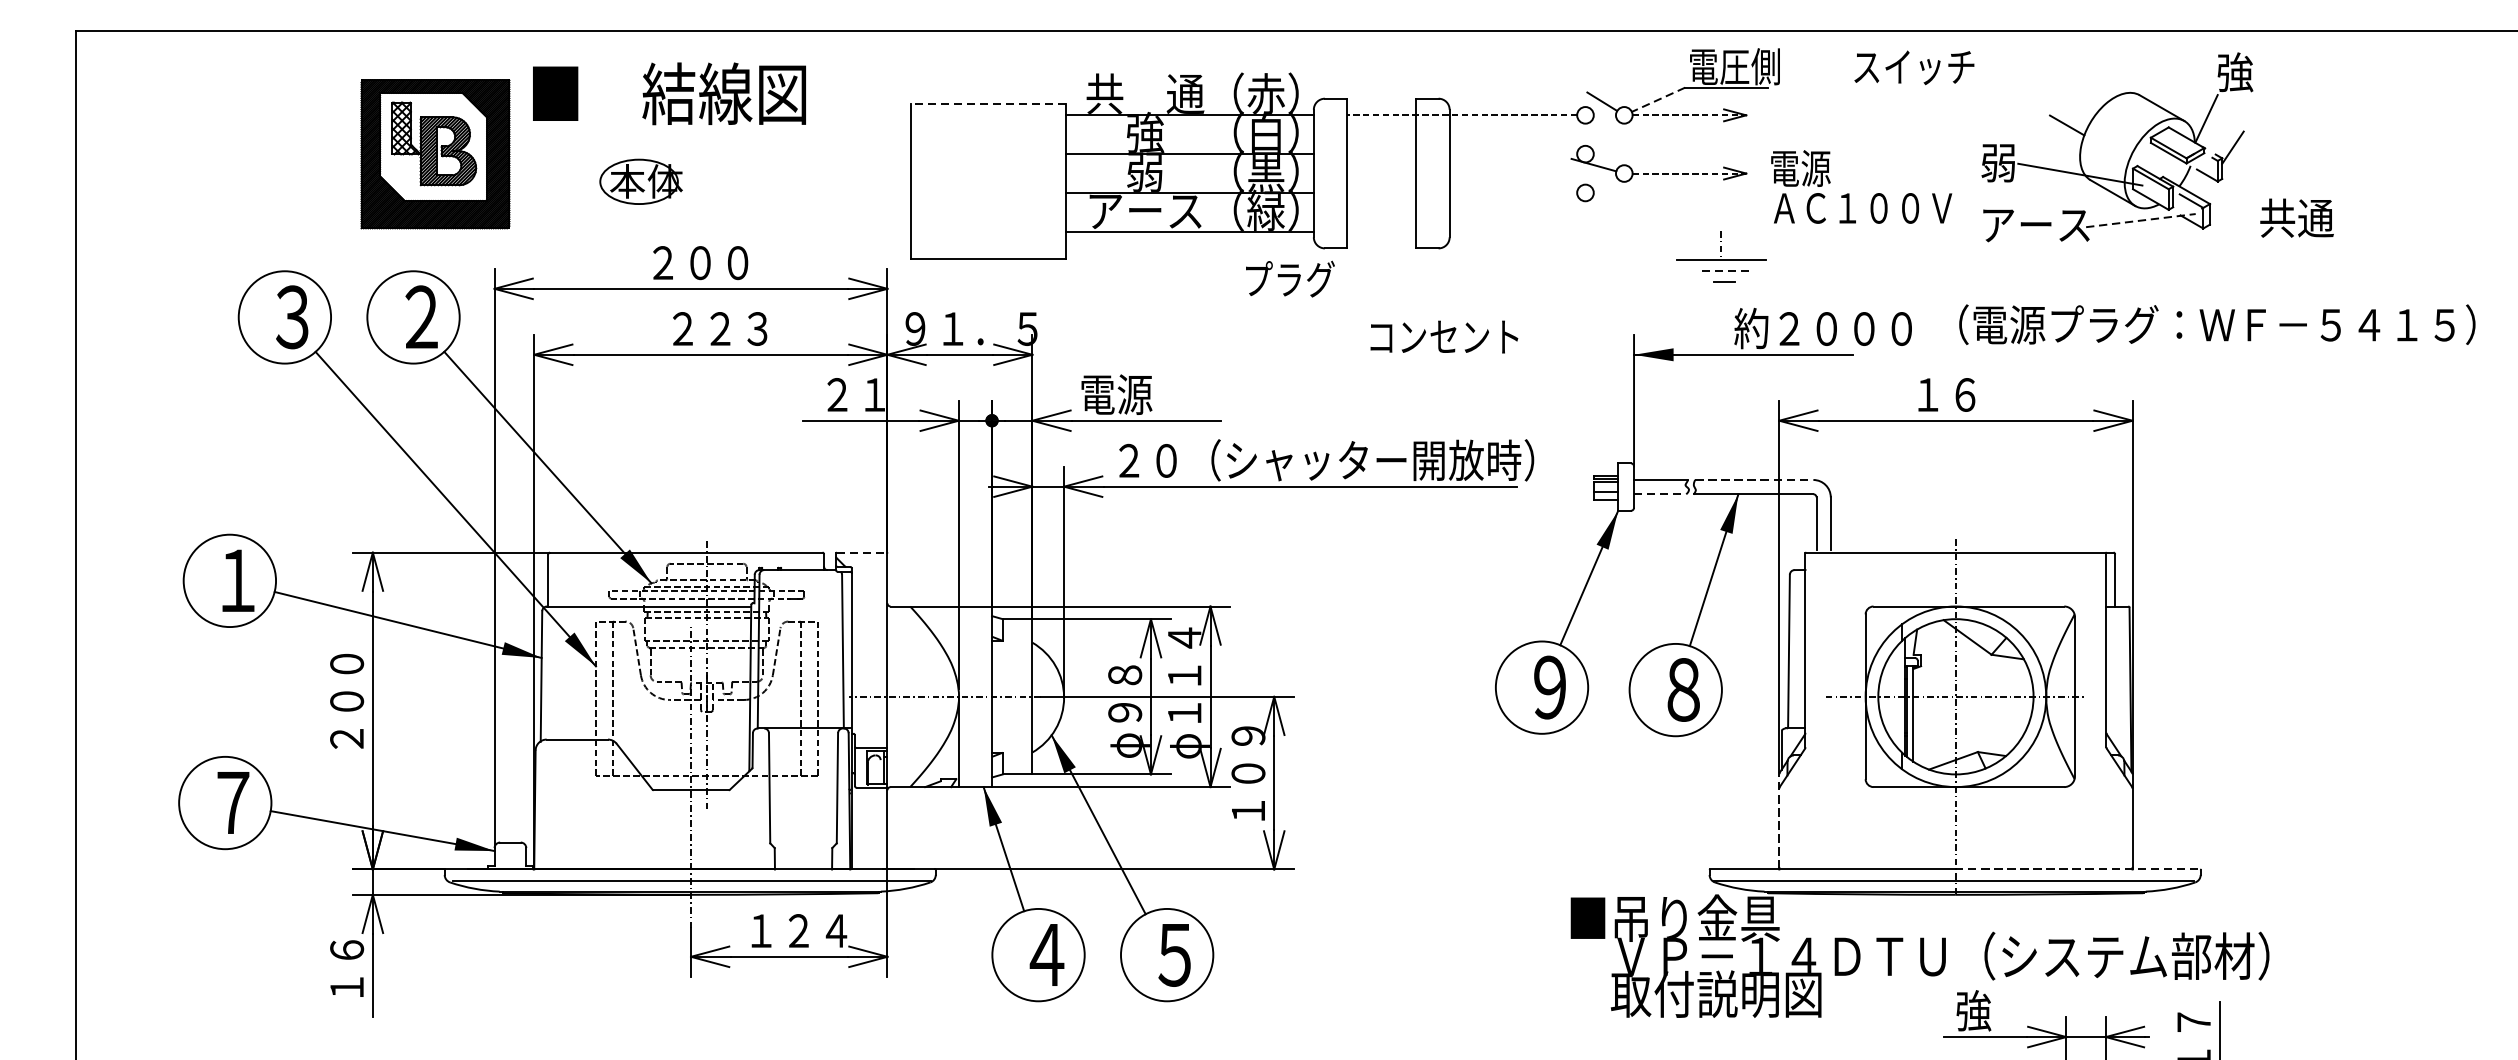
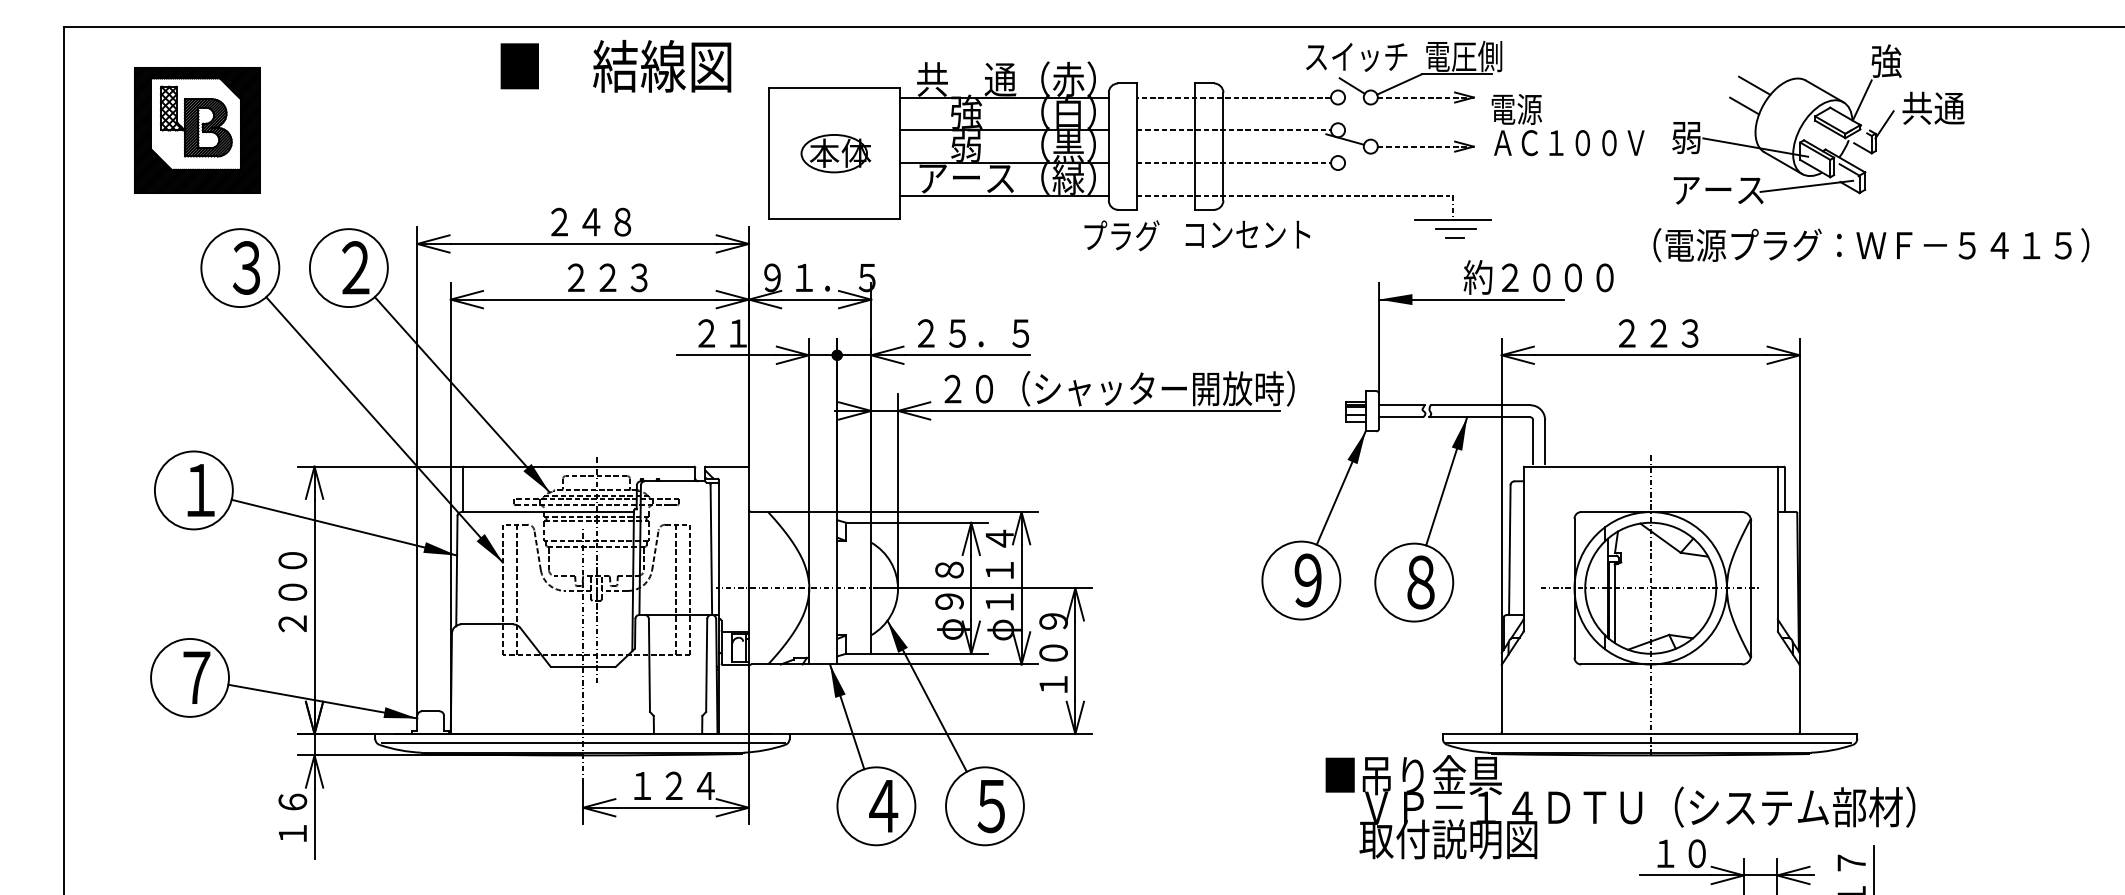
text: (1914, 67) -> (1356, 57), moved
text: (668, 93) -> (615, 66), moved
line: (1658, 99) -> (1399, 84), dashed -> solid
line: (2078, 101) -> (1754, 85), added
line: (988, 104) -> (834, 88), dashed -> solid
part: (435, 154) -> (197, 130), moved
line: (1461, 154) -> (1233, 130), added
part: (640, 181) -> (835, 153), moved
text: (1860, 187) -> (1567, 125), moved
line: (1461, 193) -> (1233, 163), added
text: (2296, 217) -> (1933, 107), moved
line: (2140, 220) -> (1806, 186), dashed -> solid
line: (1532, 231) -> (1293, 195), added
text: (718, 262) -> (606, 221), ２００ -> ２４８
line: (1724, 271) -> (1455, 229), dashed -> solid
text: (1289, 278) -> (1121, 235), moved
text: (2217, 325) -> (1871, 245), moved
text: (1443, 336) -> (1247, 234), moved
text: (1149, 394) -> (970, 333), 電源 -> ２５．５
text: (1965, 394) -> (1658, 333), １６ -> ２２３
line: (1754, 480) -> (1480, 405), dashed -> solid
line: (1660, 494) -> (1401, 417), dashed -> solid
line: (862, 552) -> (727, 466), dashed -> solid
line: (1779, 821) -> (1501, 693), dashed -> solid
line: (2077, 870) -> (1753, 734), dashed -> solid
text: (1988, 1009) -> (1678, 852), 強 -> １０

